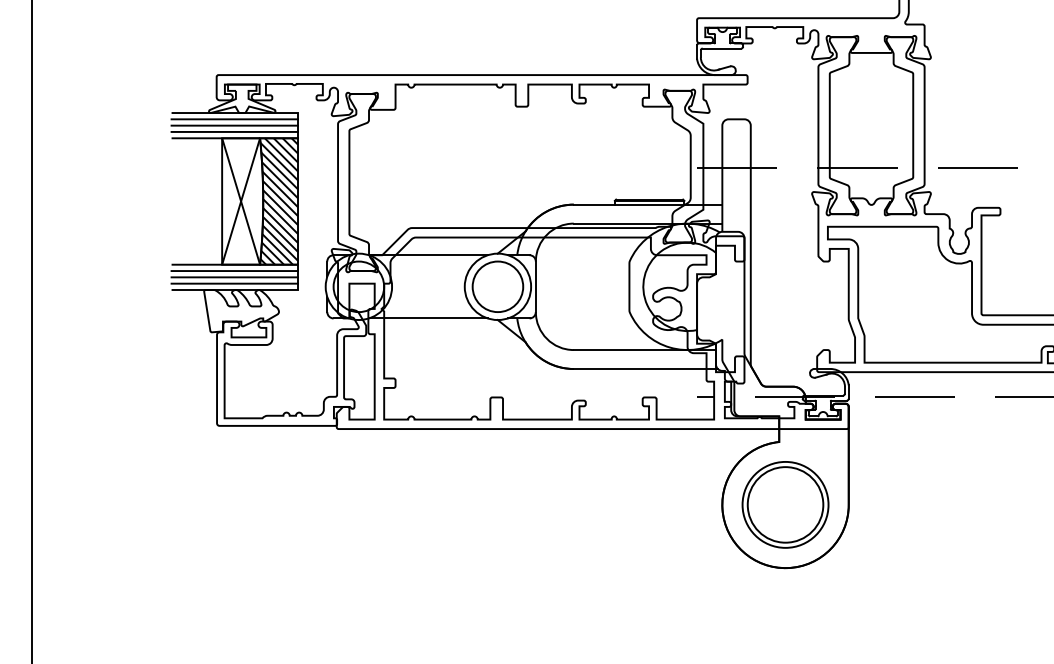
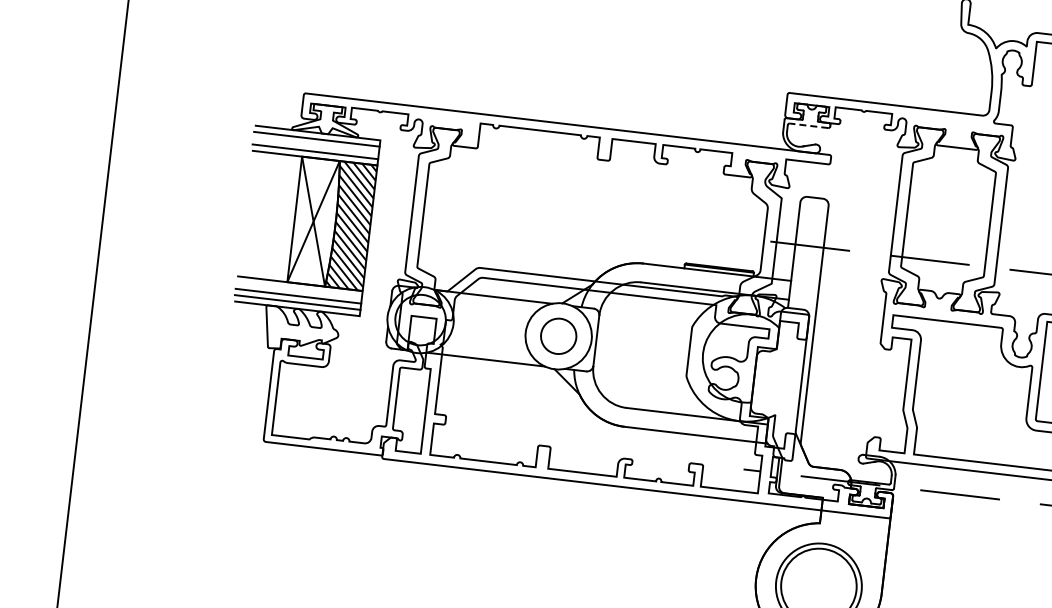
line: (721, 48) -> (808, 125), solid -> dashed
line: (234, 125) -> (315, 145), removed
line: (234, 271) -> (298, 290), removed
circle: (497, 286) -> (558, 335), size x0.7

